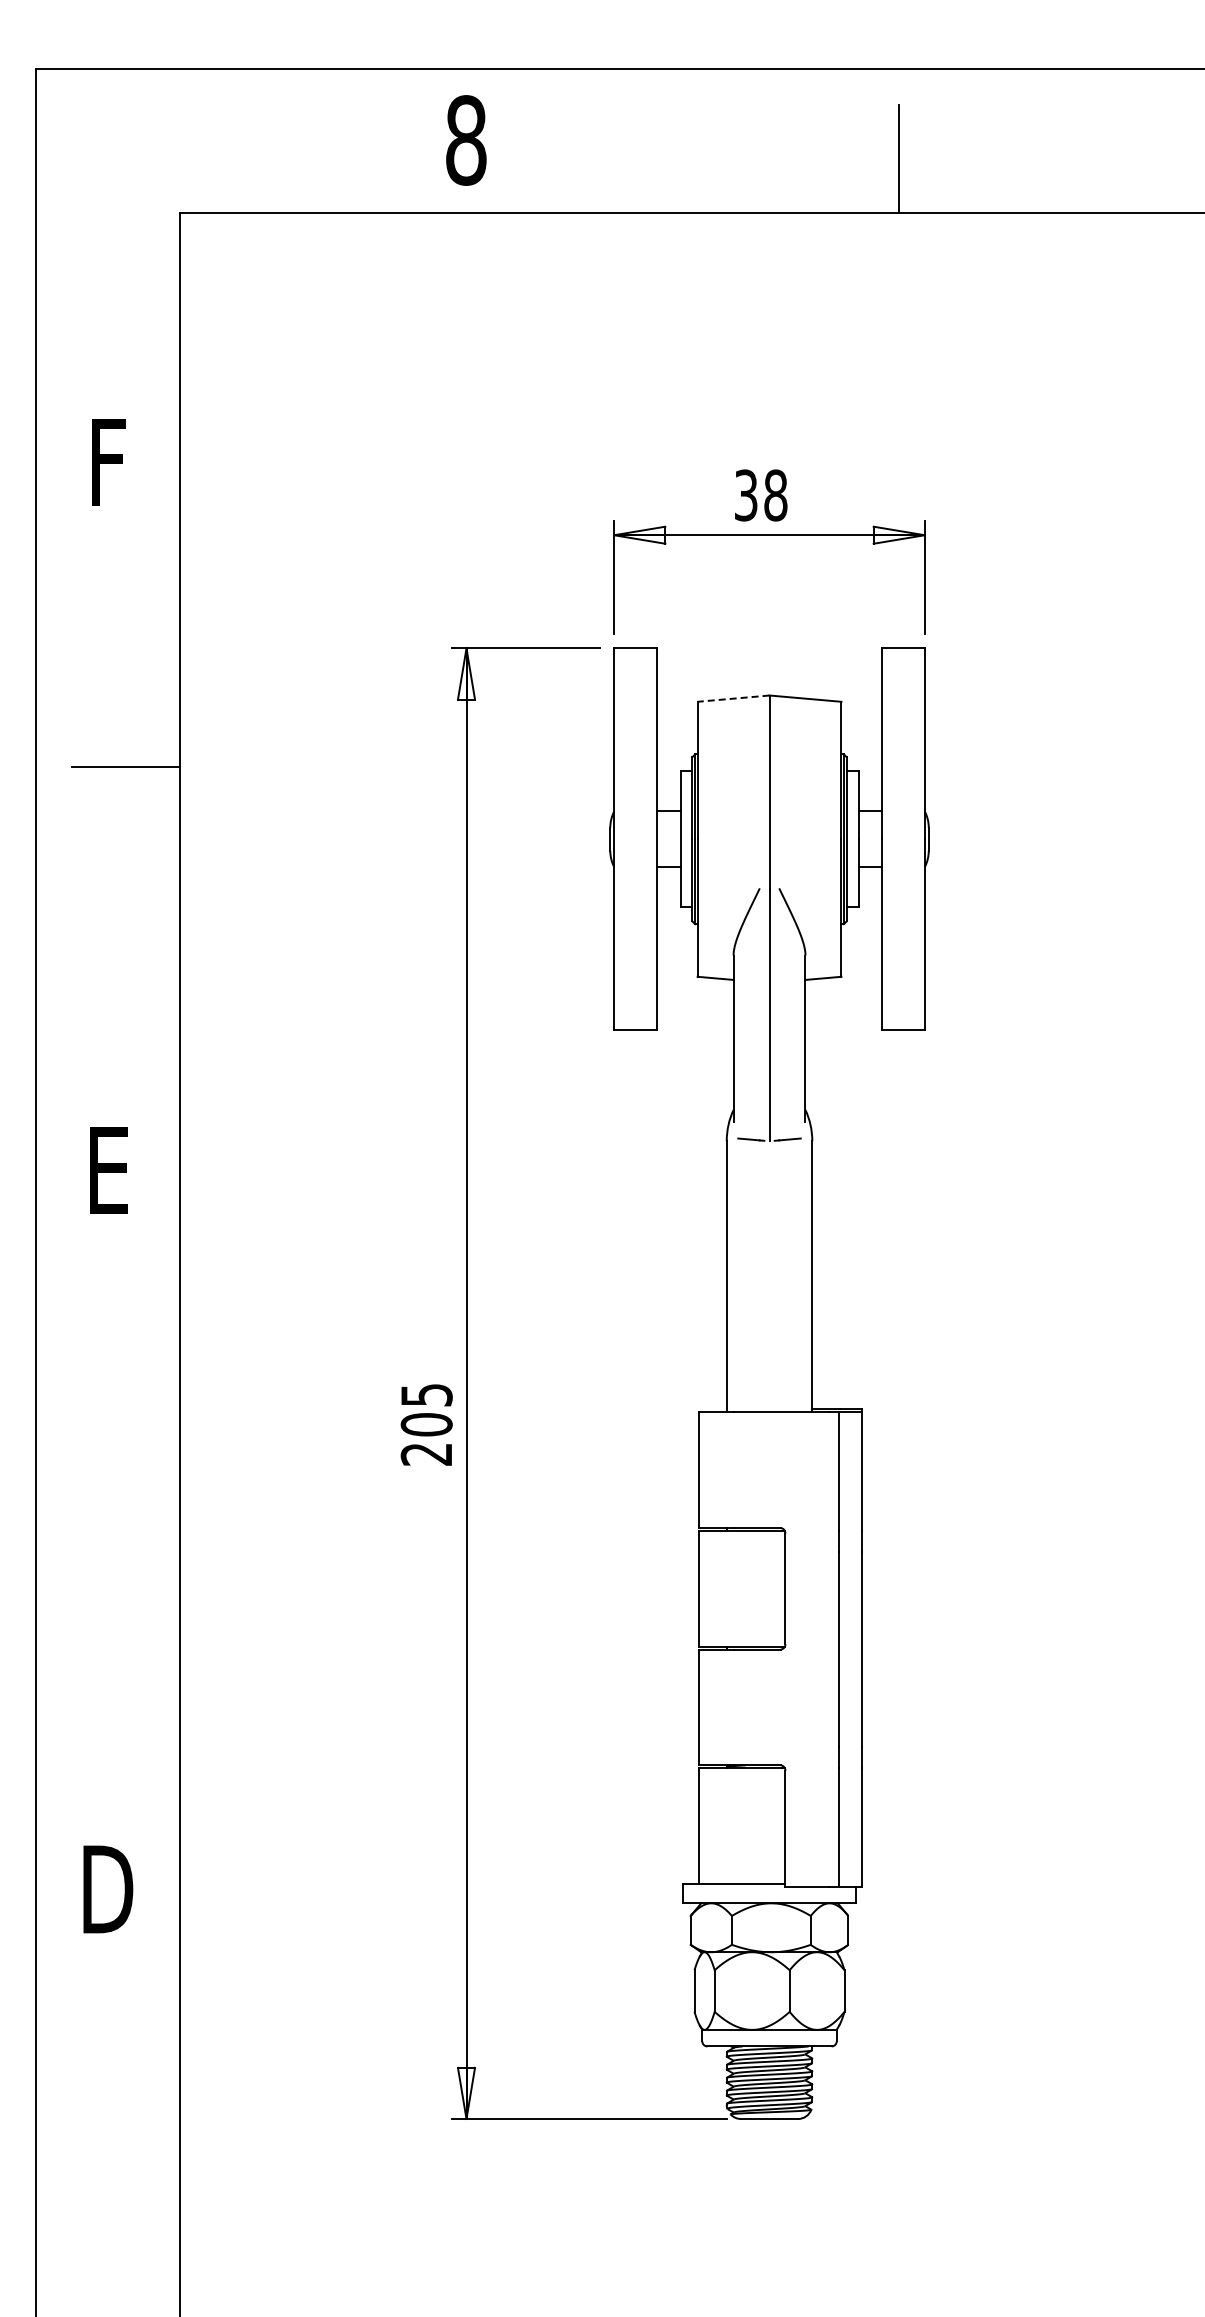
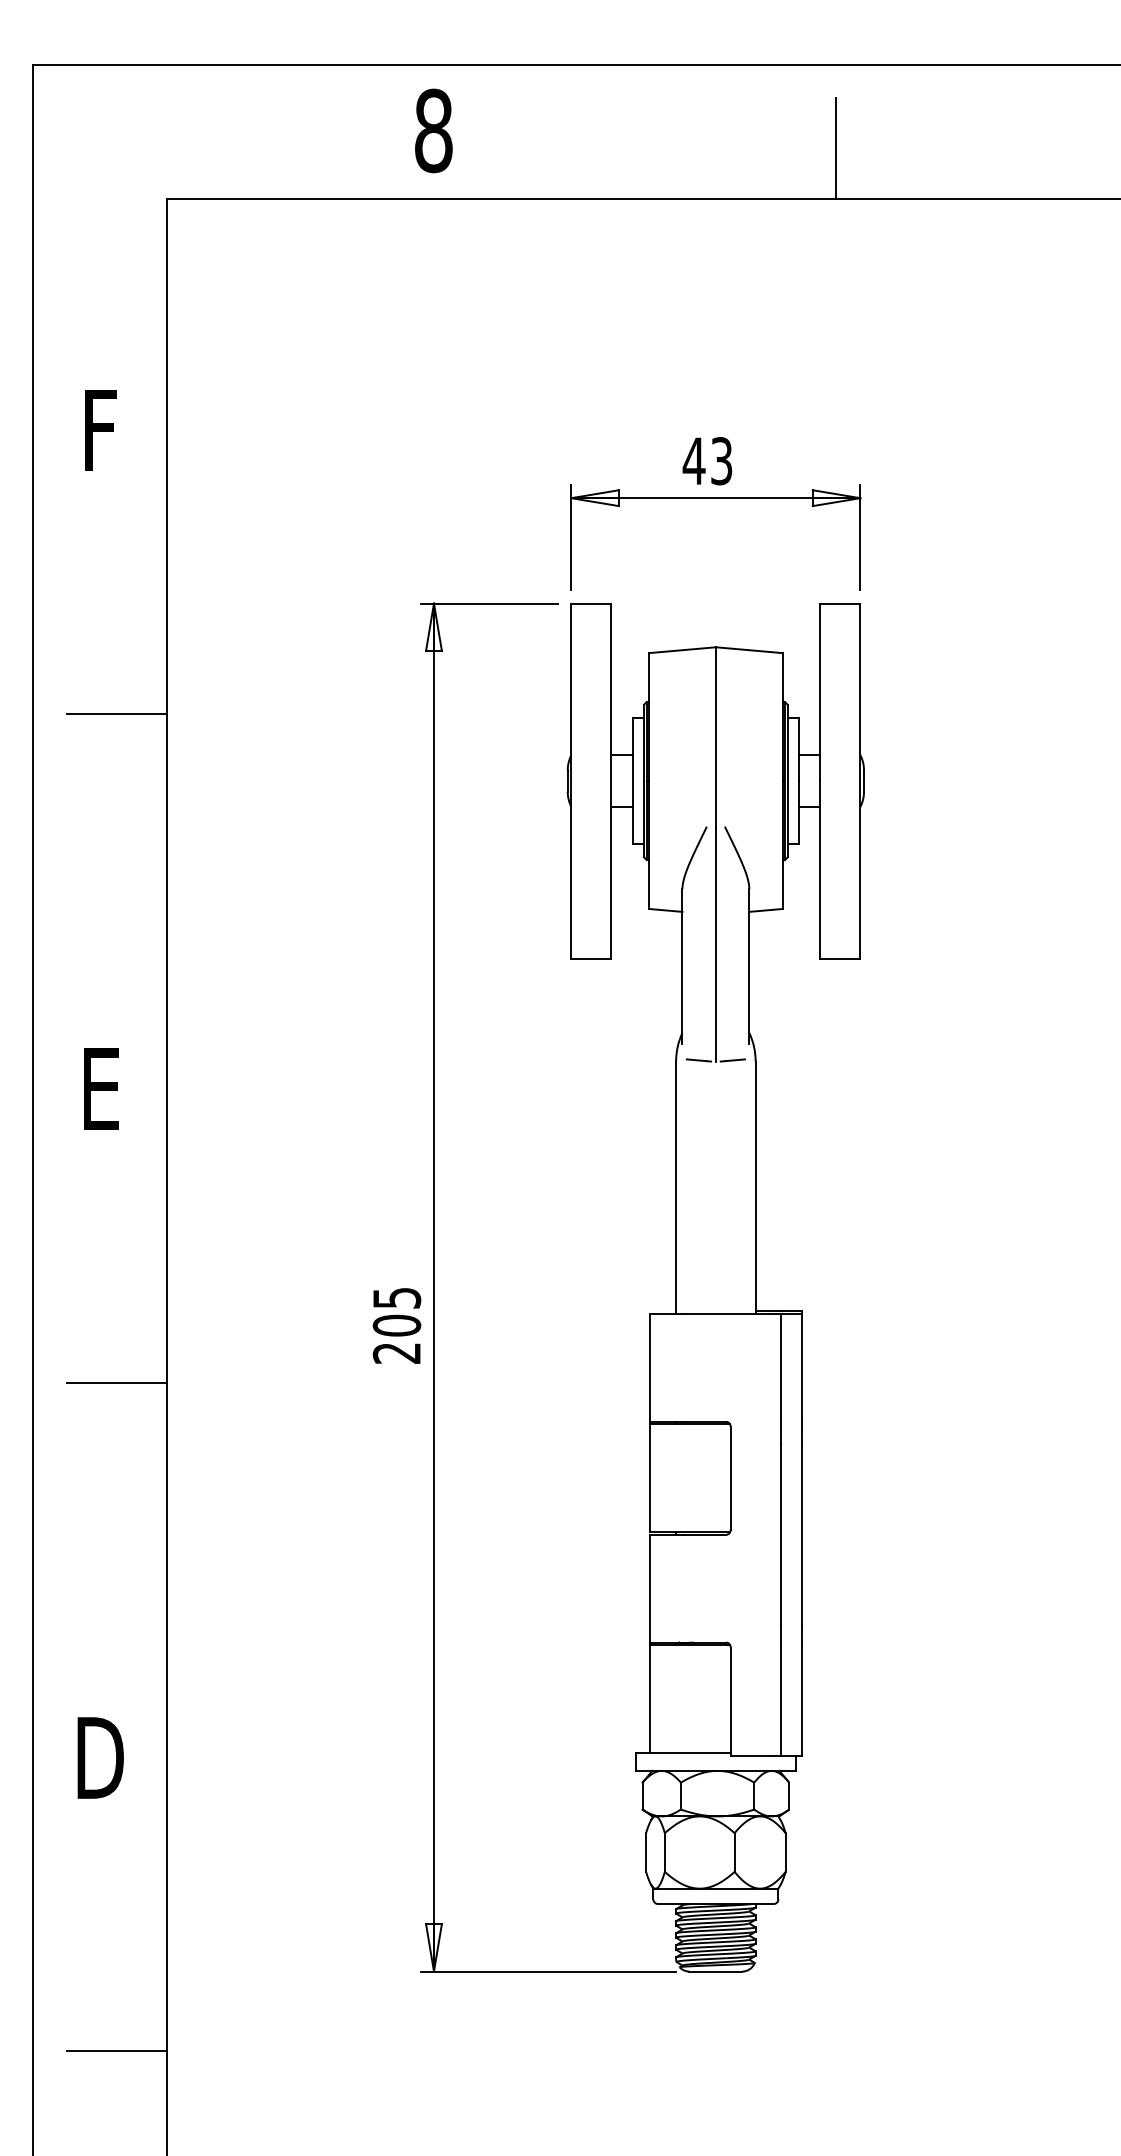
text: (760, 495) -> (707, 461), 38 -> 43
line: (733, 698) -> (682, 650), dashed -> solid
line: (125, 1485) -> (116, 1382), added
line: (125, 2204) -> (116, 2051), added

